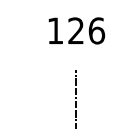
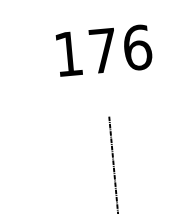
text: (75, 30) -> (101, 50), 126 -> 176

